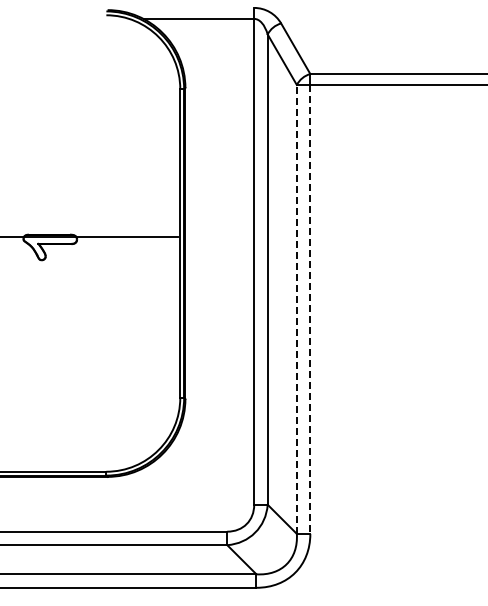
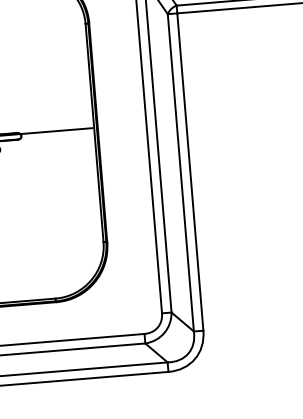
line: (296, 308) -> (180, 172), dashed -> solid
line: (310, 309) -> (190, 172), dashed -> solid

